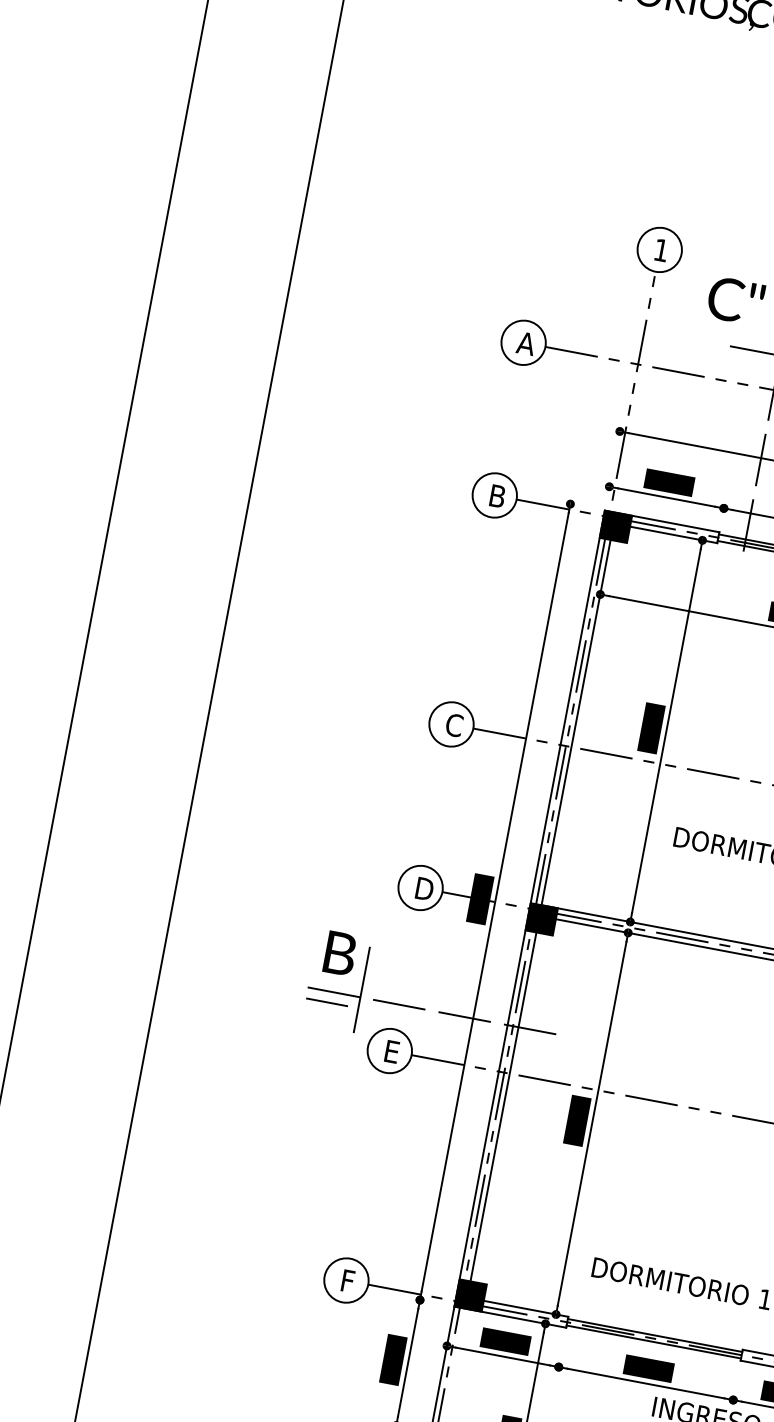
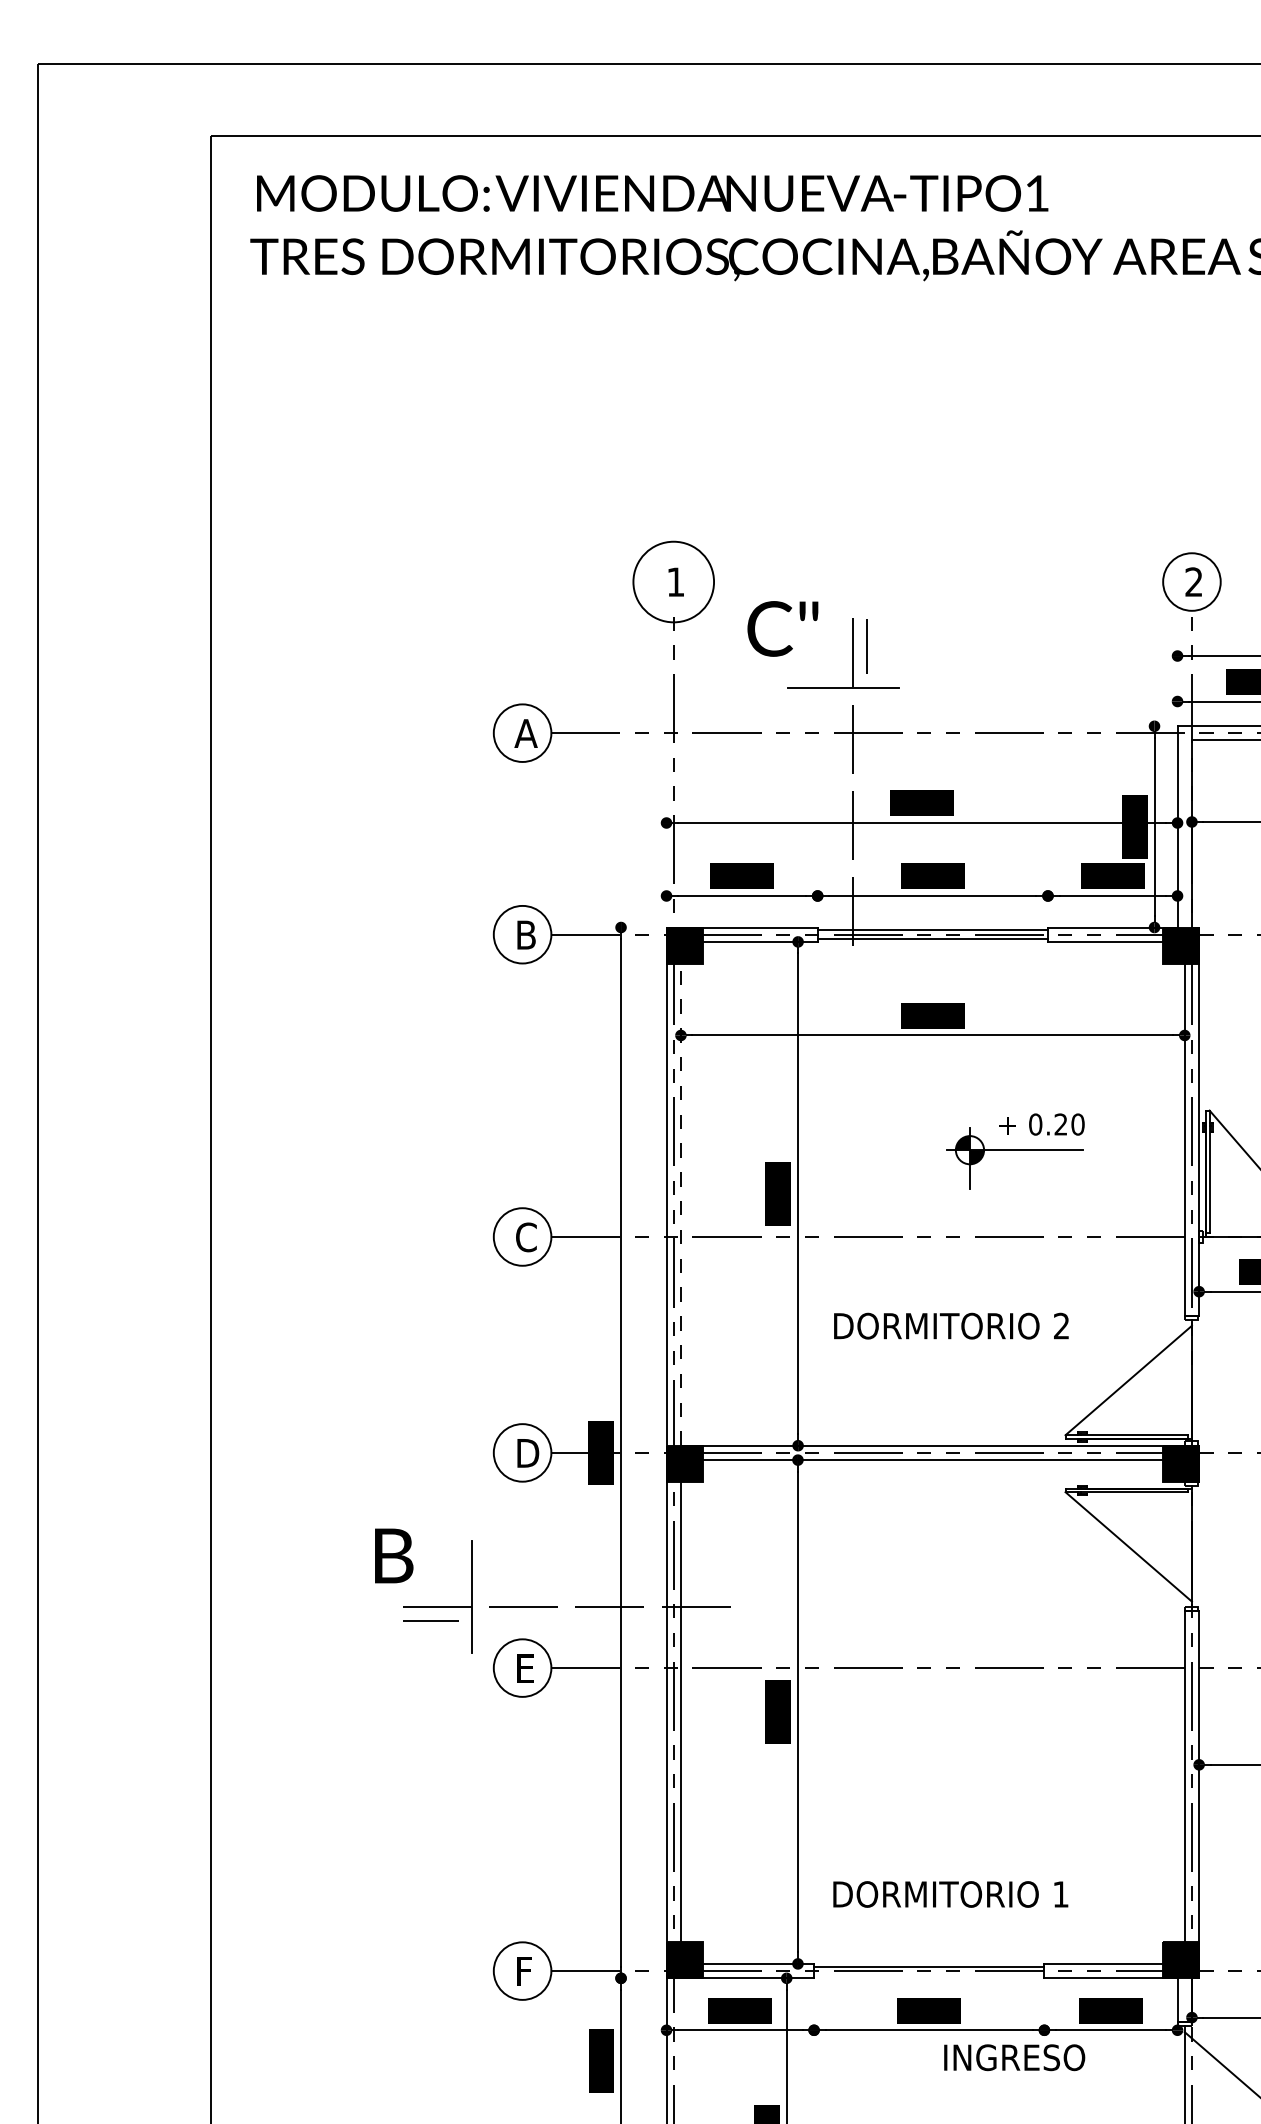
circle: (659, 249) -> (673, 581), size x1.4
line: (577, 714) -> (680, 1193), solid -> dashed
text: (340, 953) -> (394, 1555), moved
line: (654, 1342) -> (929, 1975), removed

